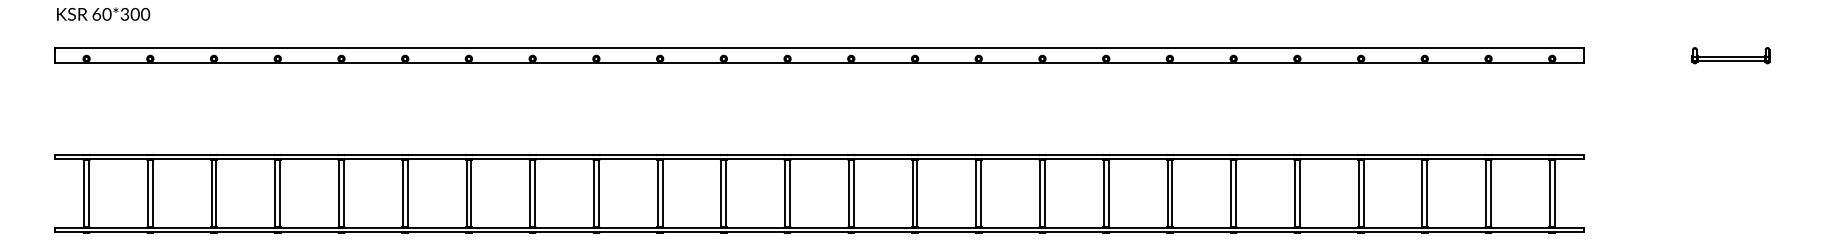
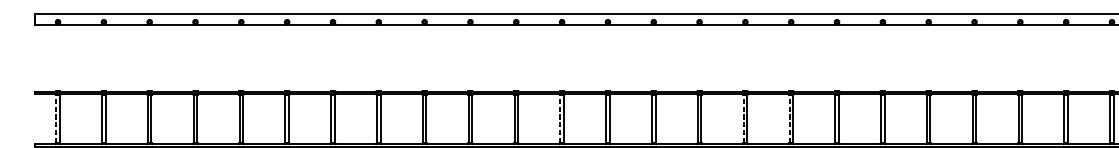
line: (84, 193) -> (56, 118), solid -> dashed
line: (785, 193) -> (560, 118), solid -> dashed
line: (1040, 193) -> (743, 118), solid -> dashed
line: (1103, 193) -> (789, 118), solid -> dashed

